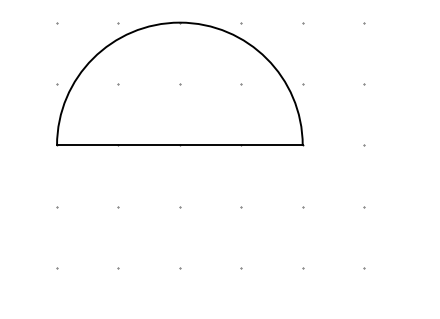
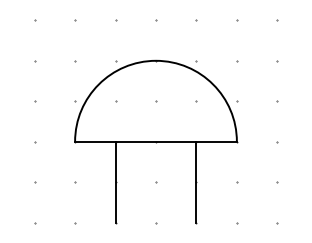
line: (118, 205) -> (115, 181), added
line: (241, 205) -> (196, 181), added

